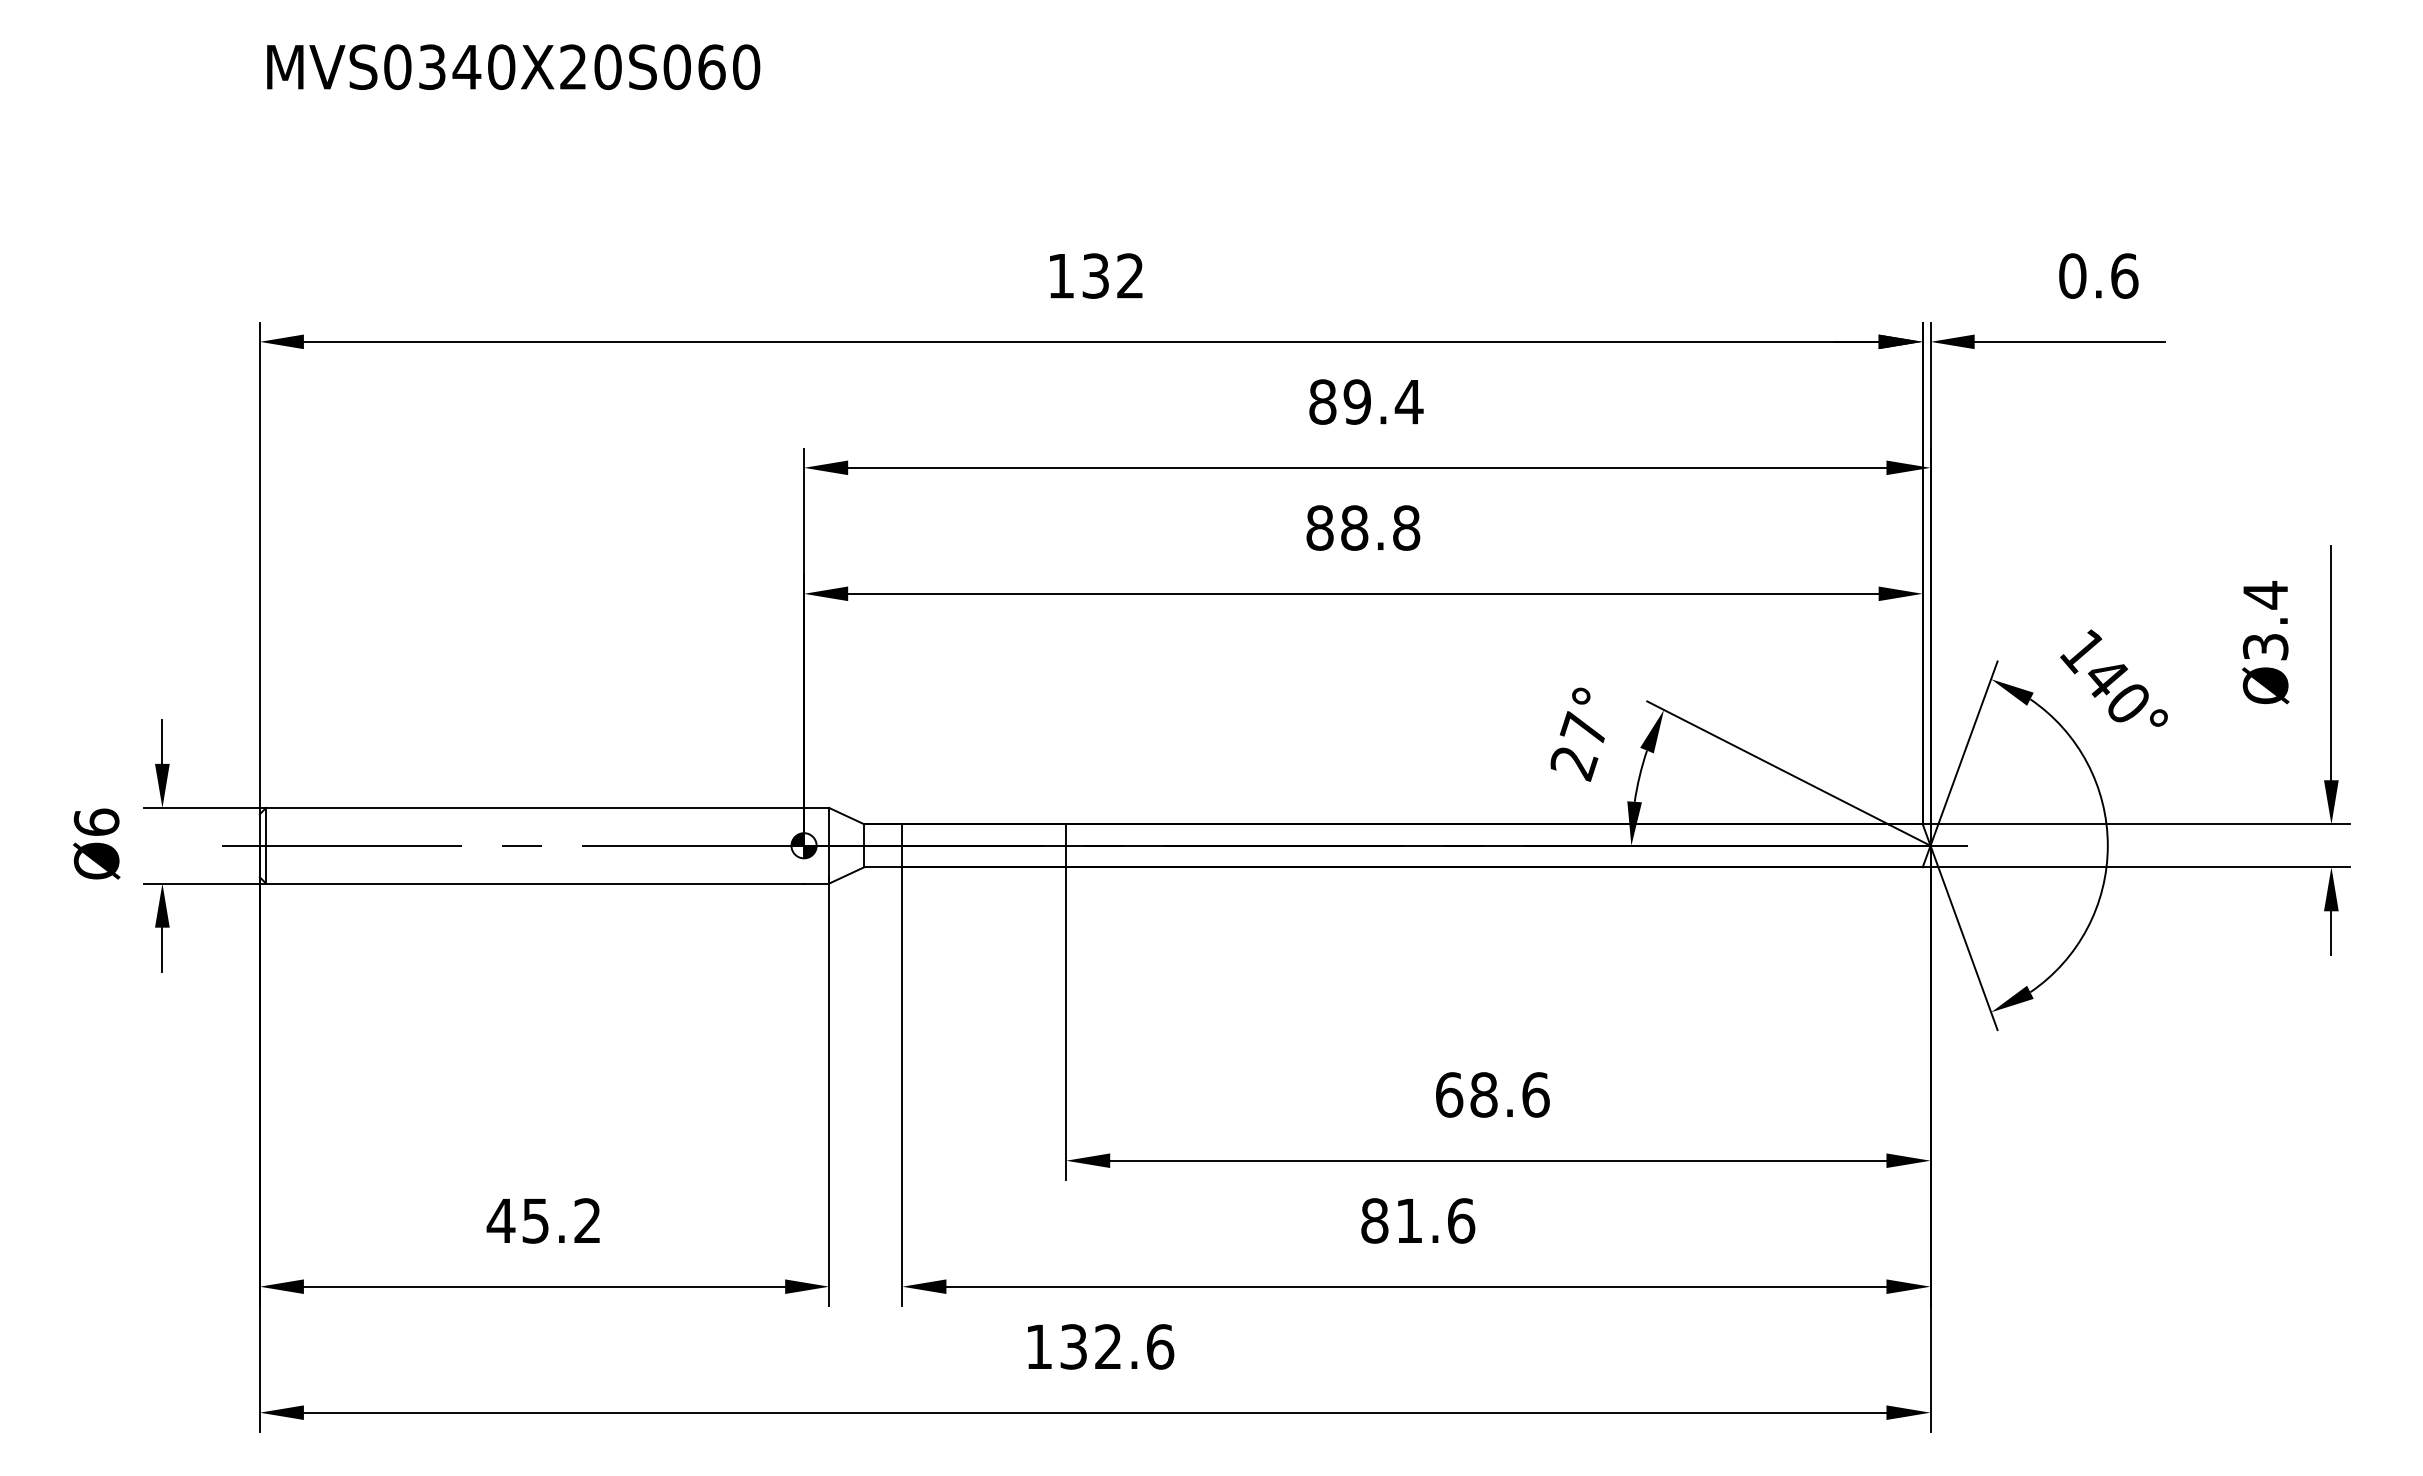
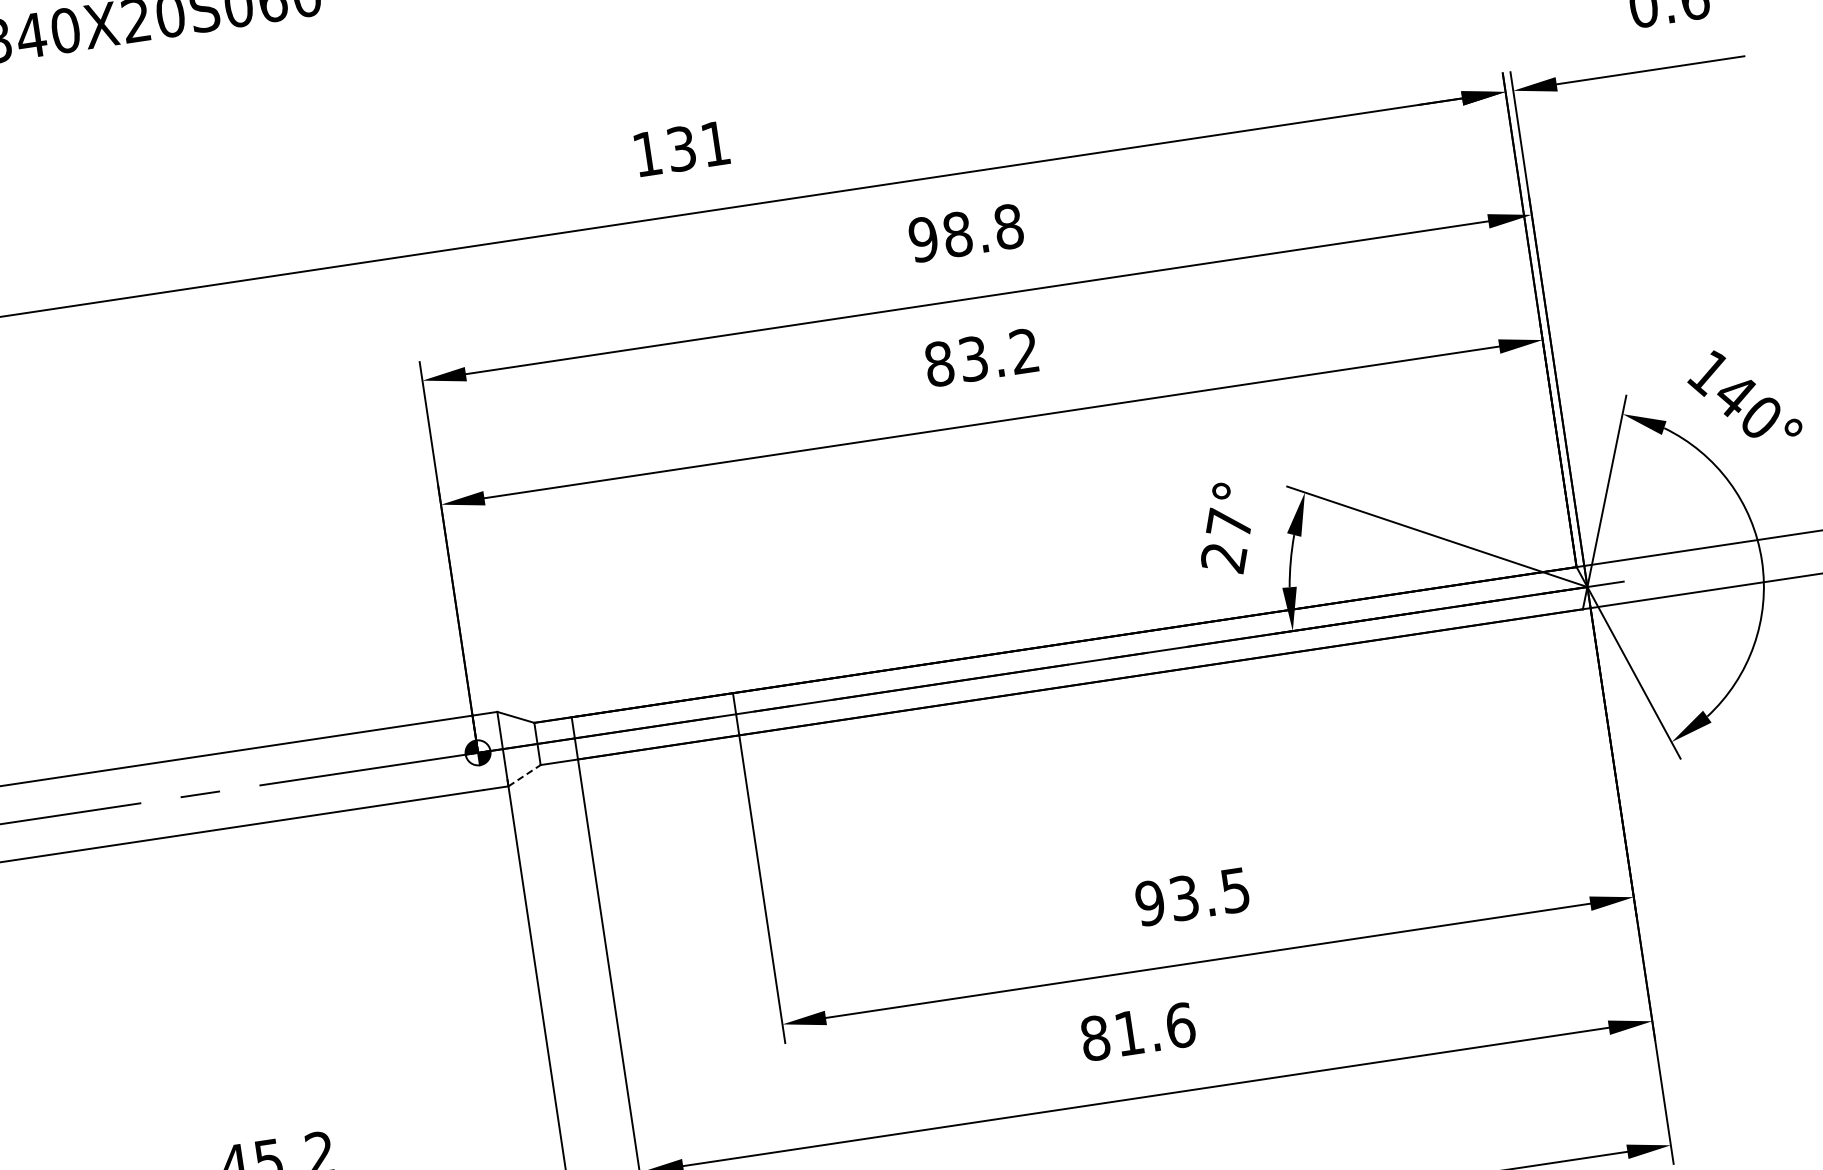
text: (1129, 275) -> (714, 143), 132 -> 131
text: (1366, 401) -> (966, 232), 89.4 -> 98.8
text: (1380, 527) -> (998, 354), 88.8 -> 83.2
line: (847, 875) -> (525, 775), solid -> dashed
text: (1492, 1094) -> (1192, 896), 68.6 -> 93.5

